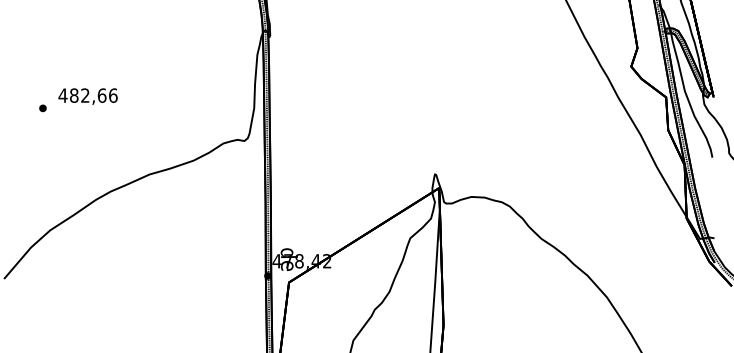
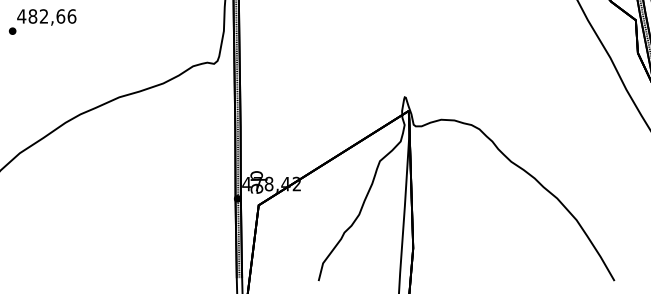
text: (87, 96) -> (46, 17), moved

